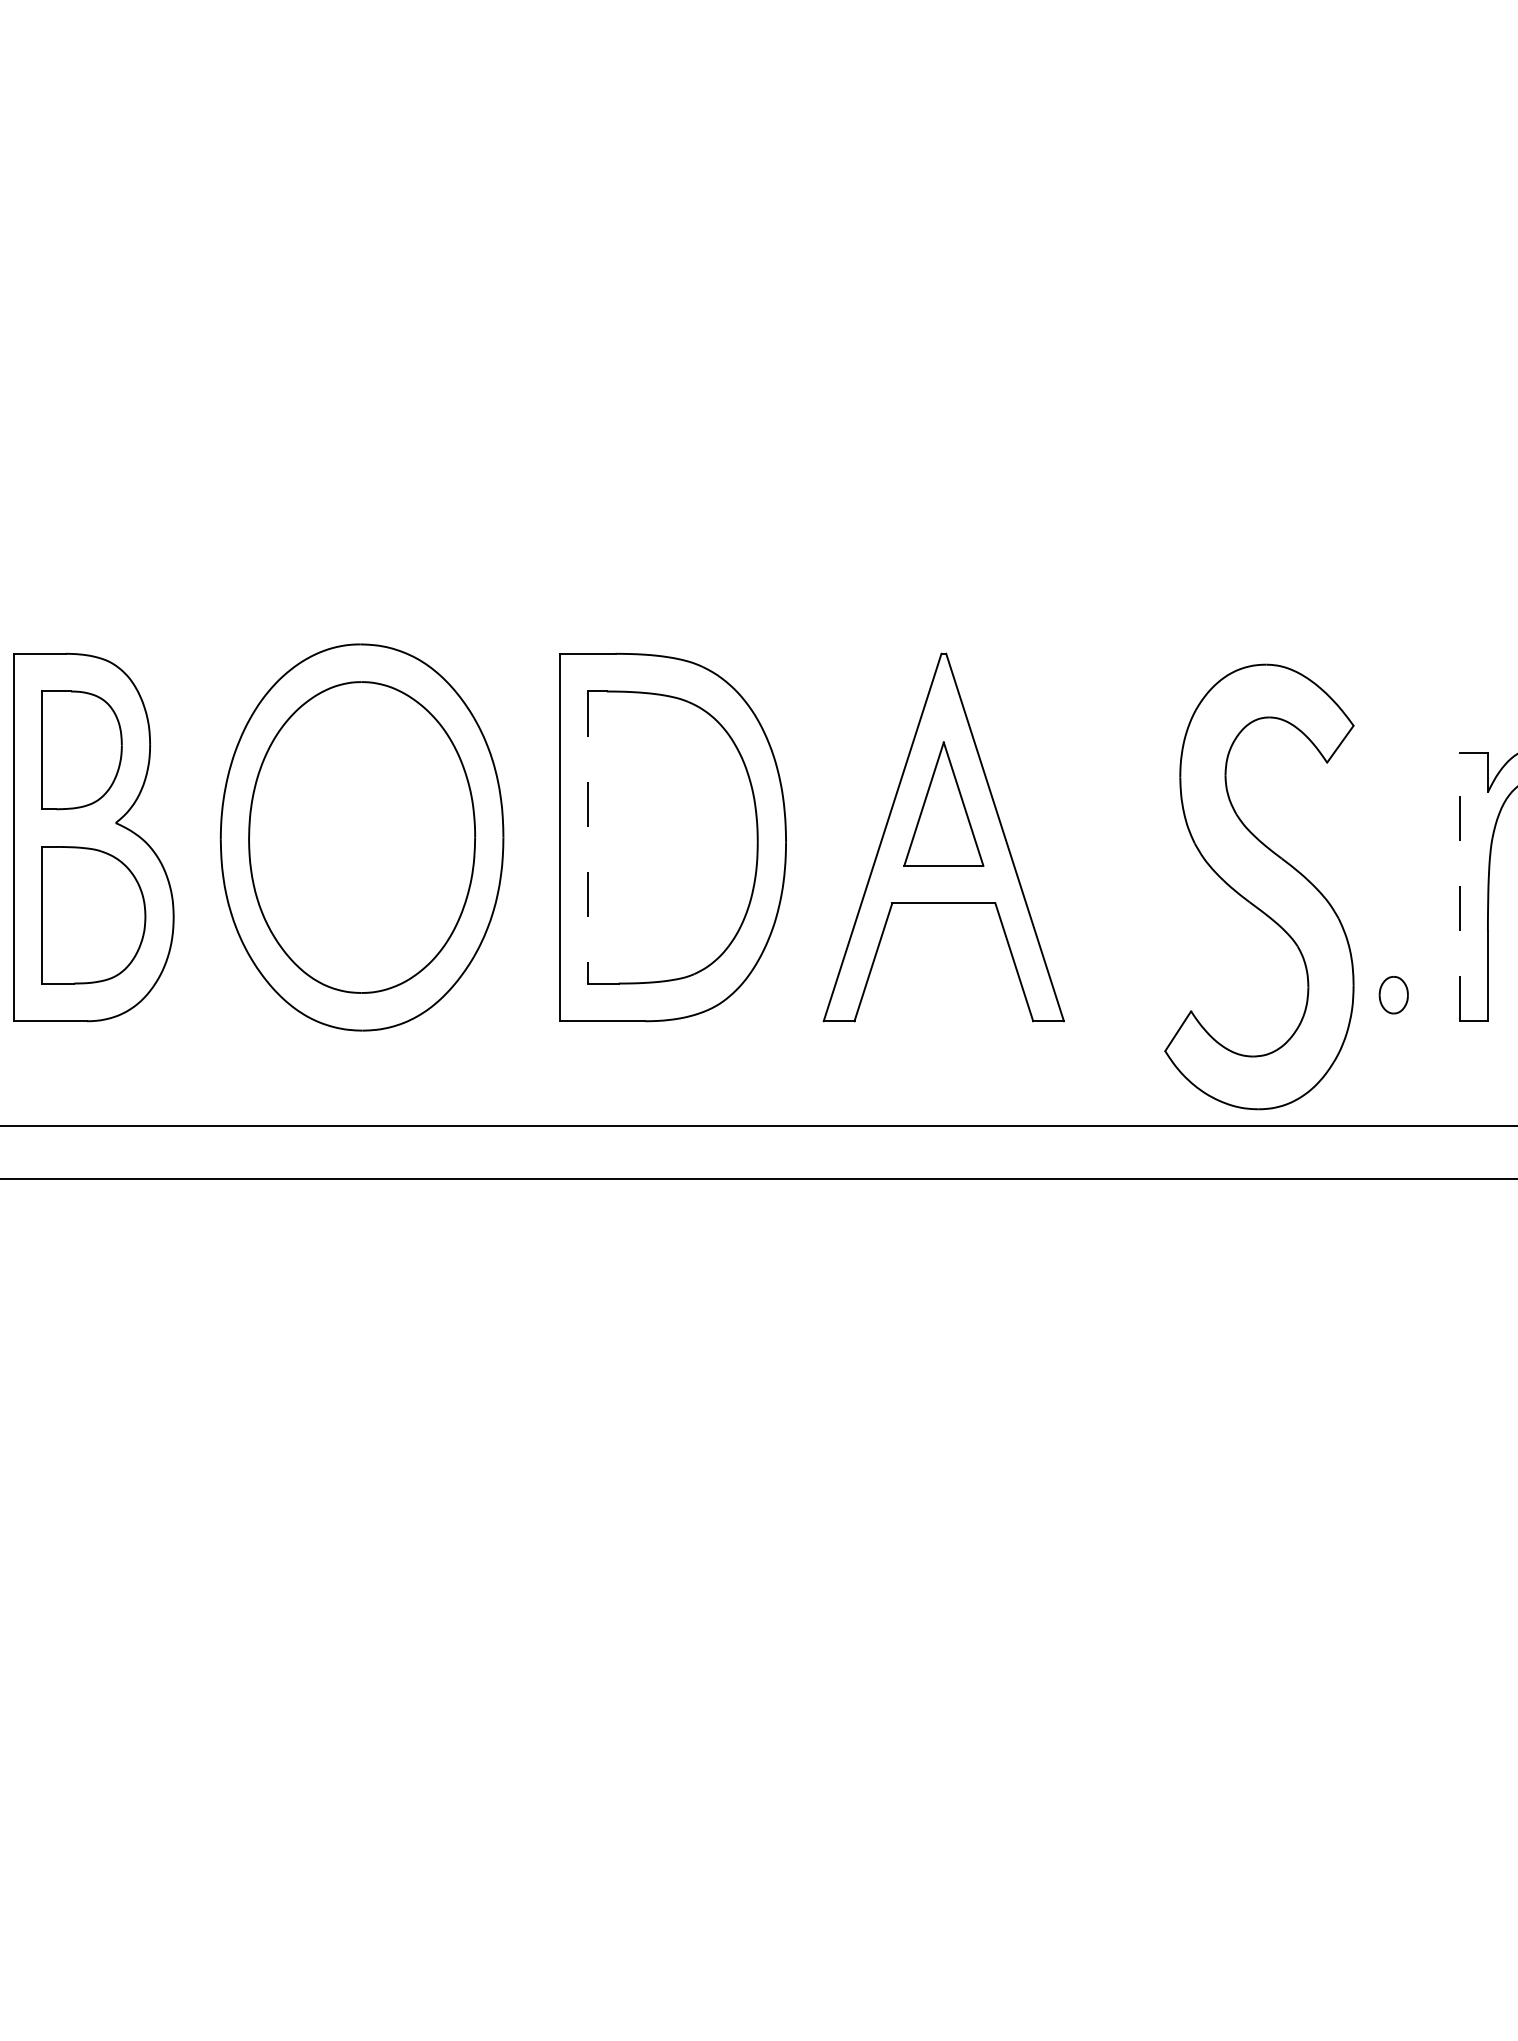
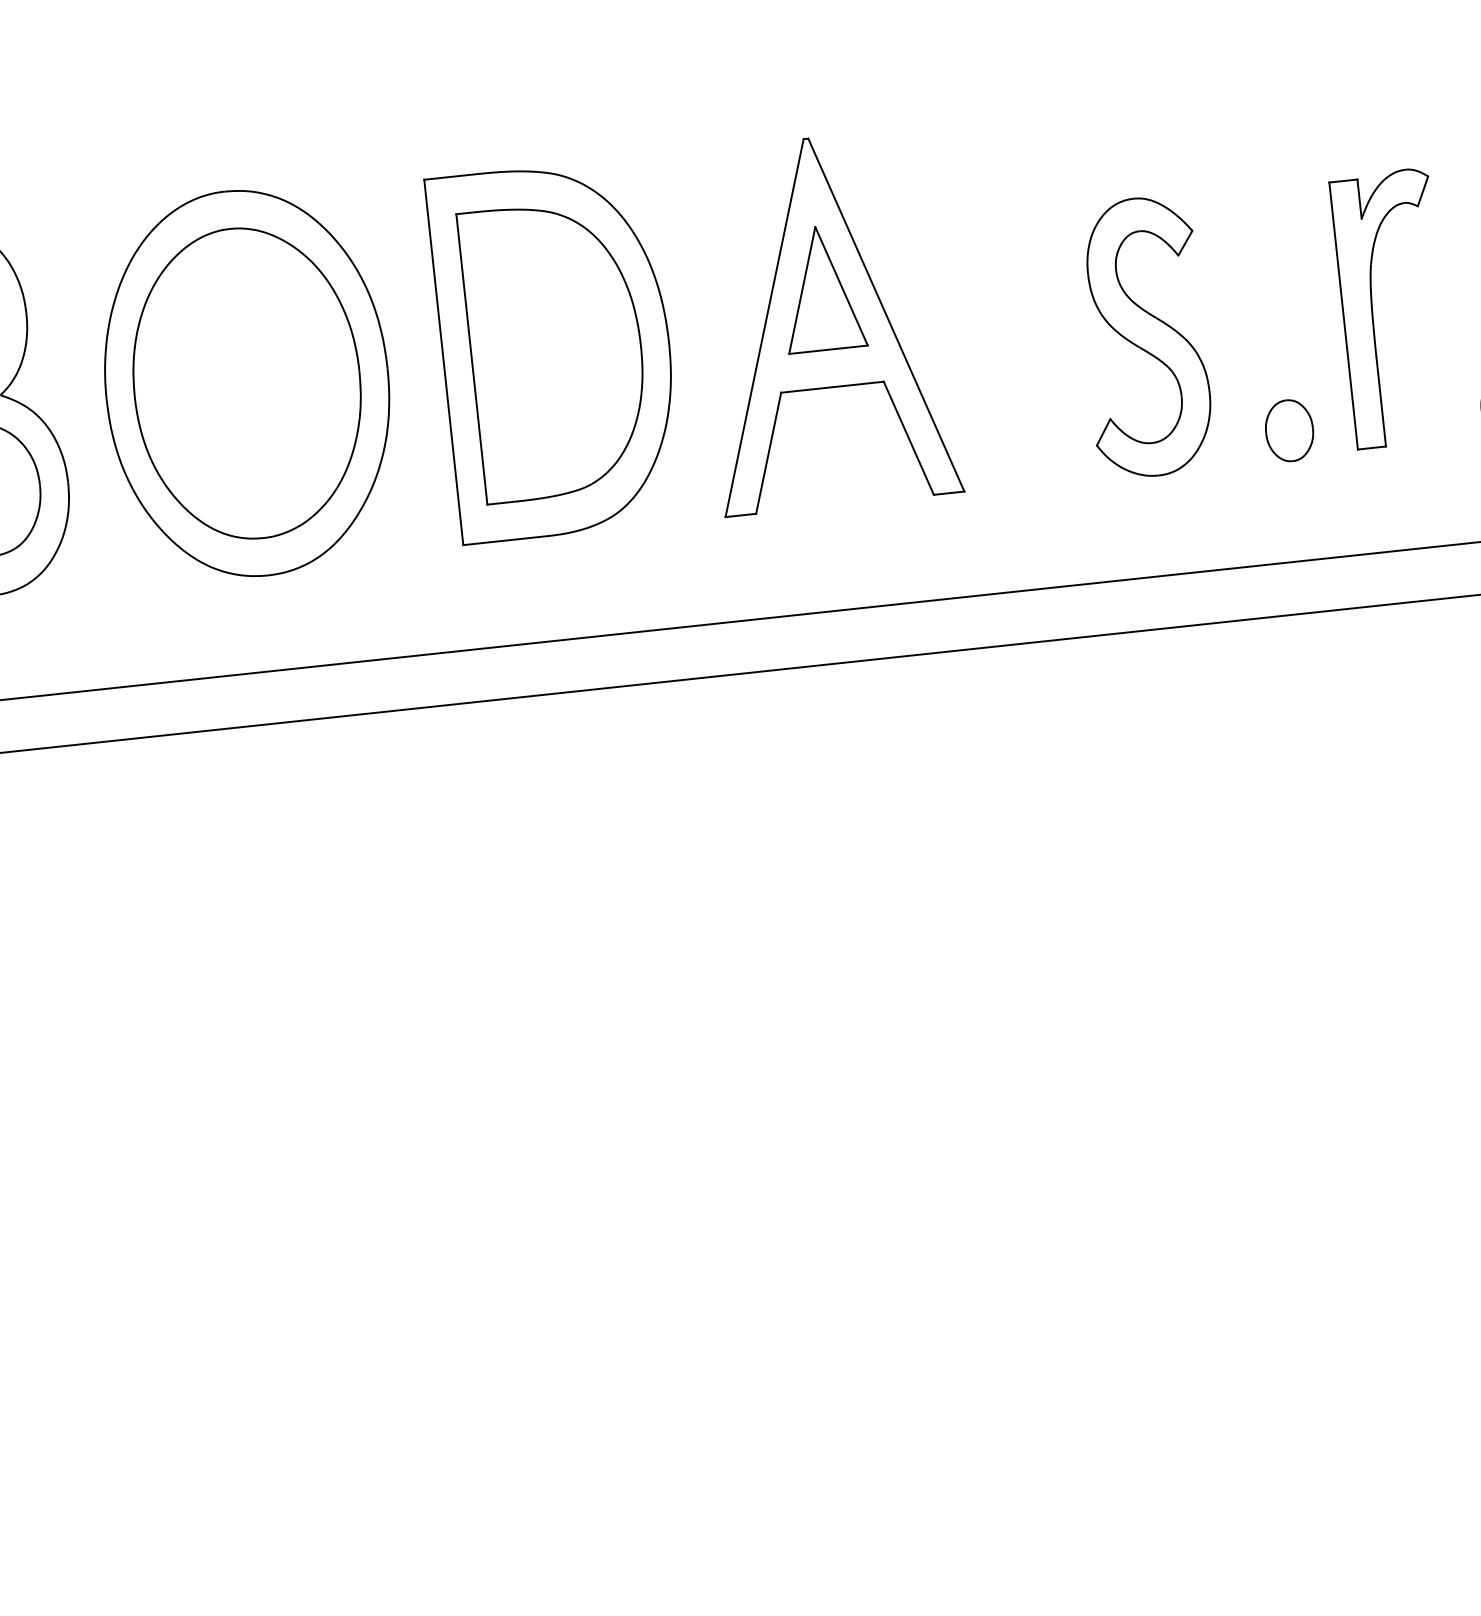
line: (588, 838) -> (472, 360), dashed -> solid
part: (1259, 886) -> (1144, 336), size x0.62
line: (1459, 886) -> (1343, 315), dashed -> solid
part: (1393, 994) -> (1289, 429), size x1.67

